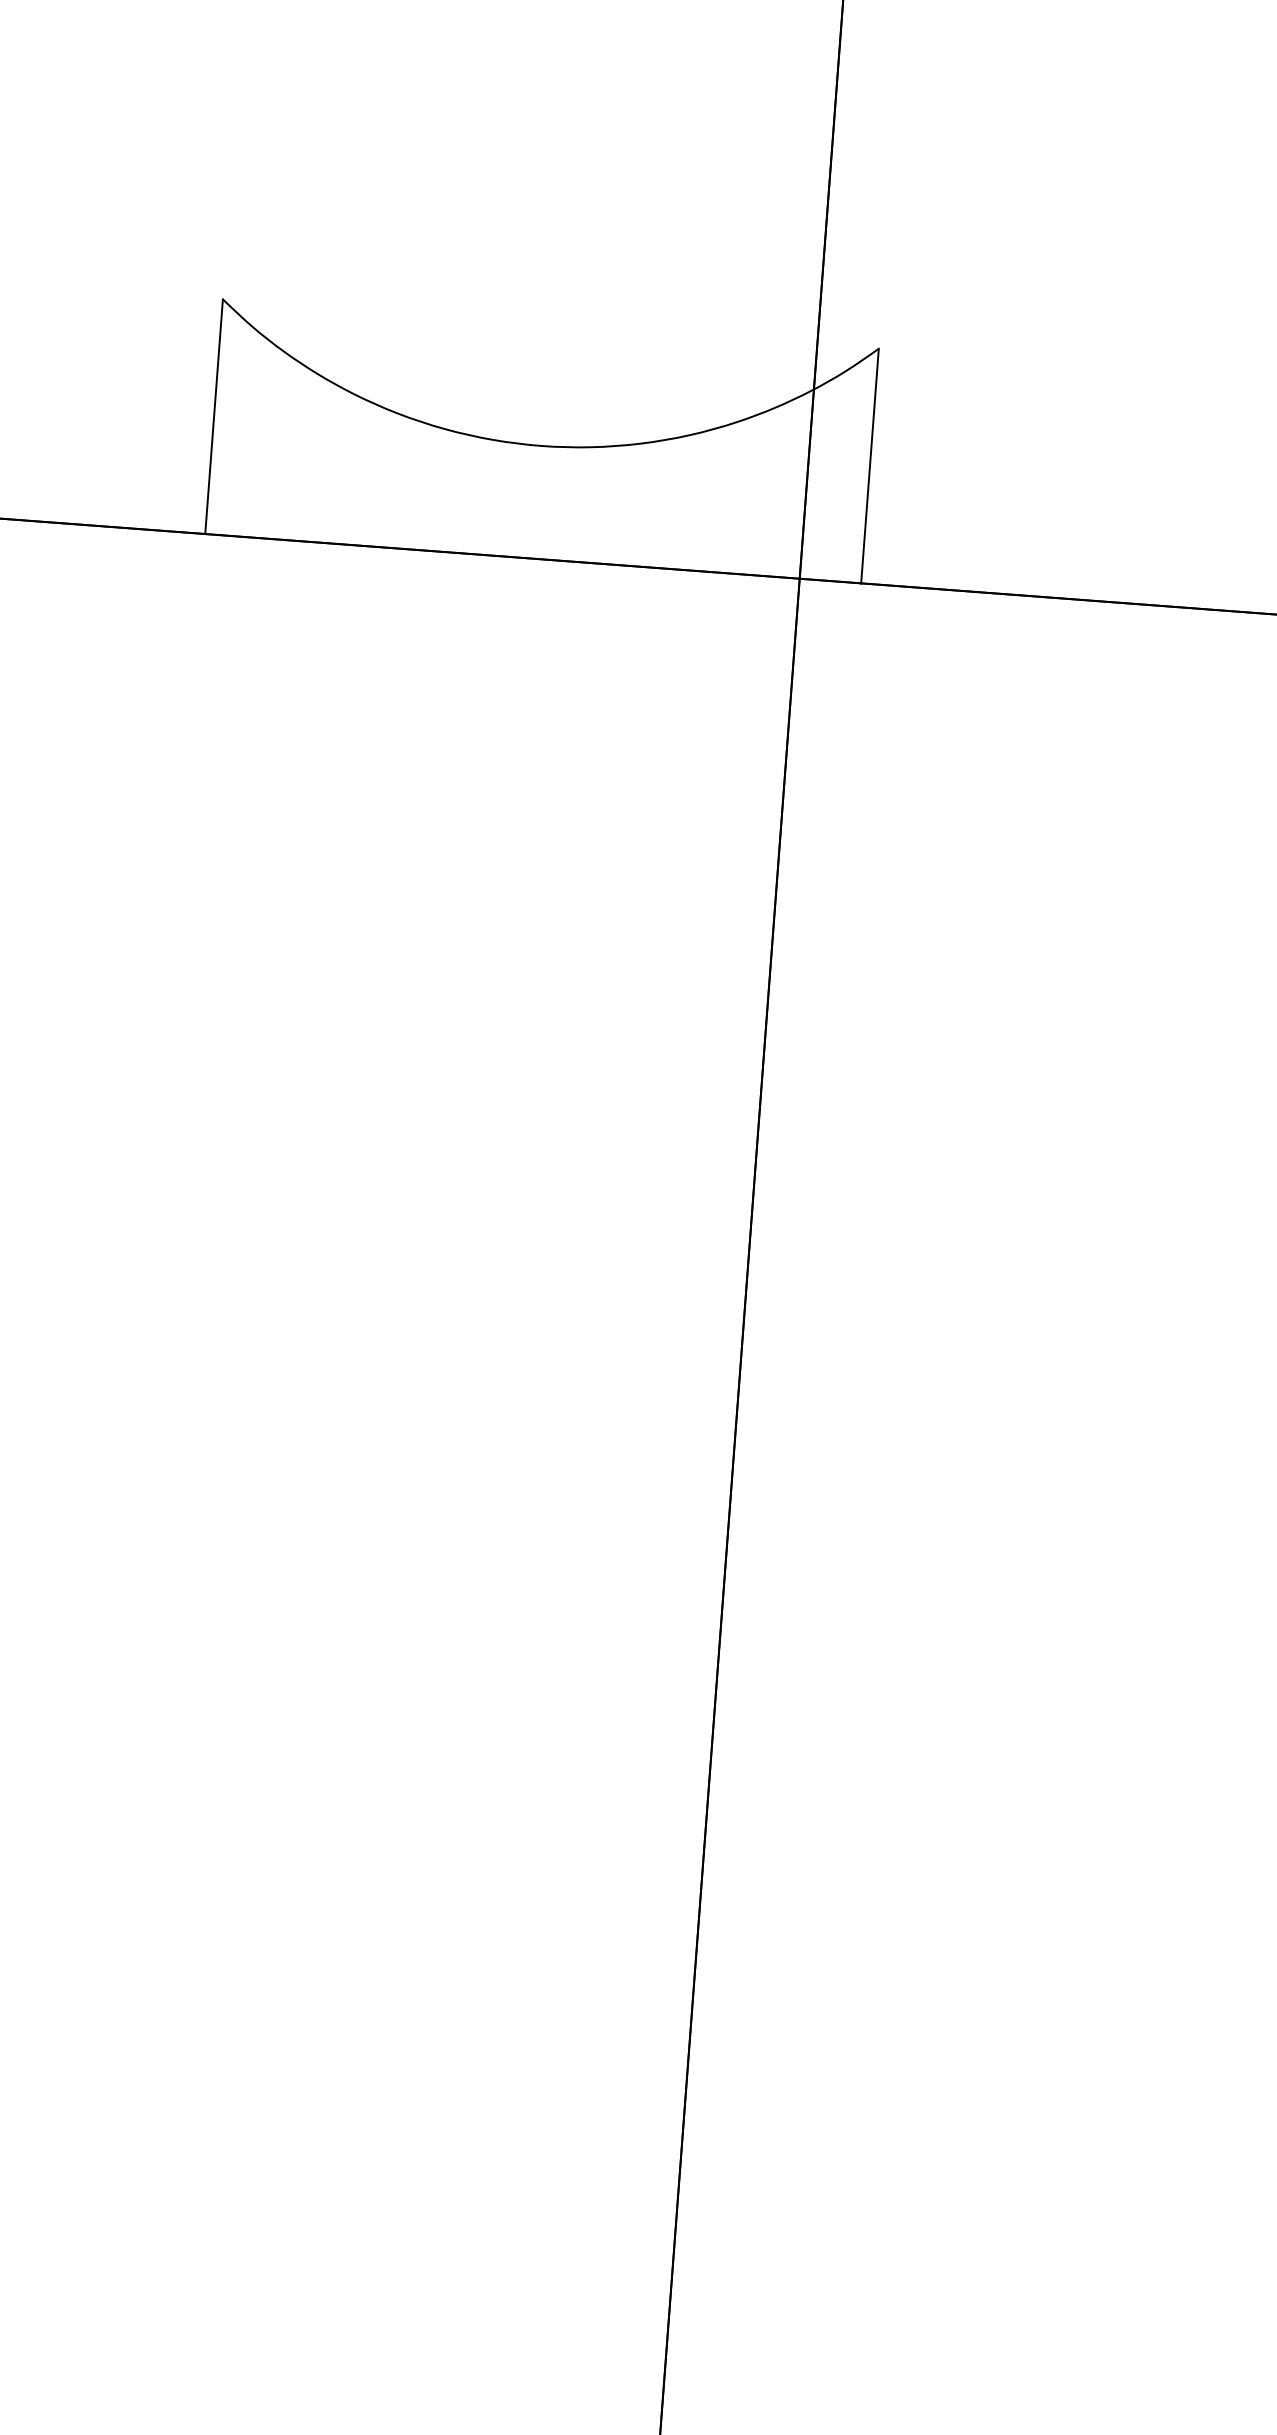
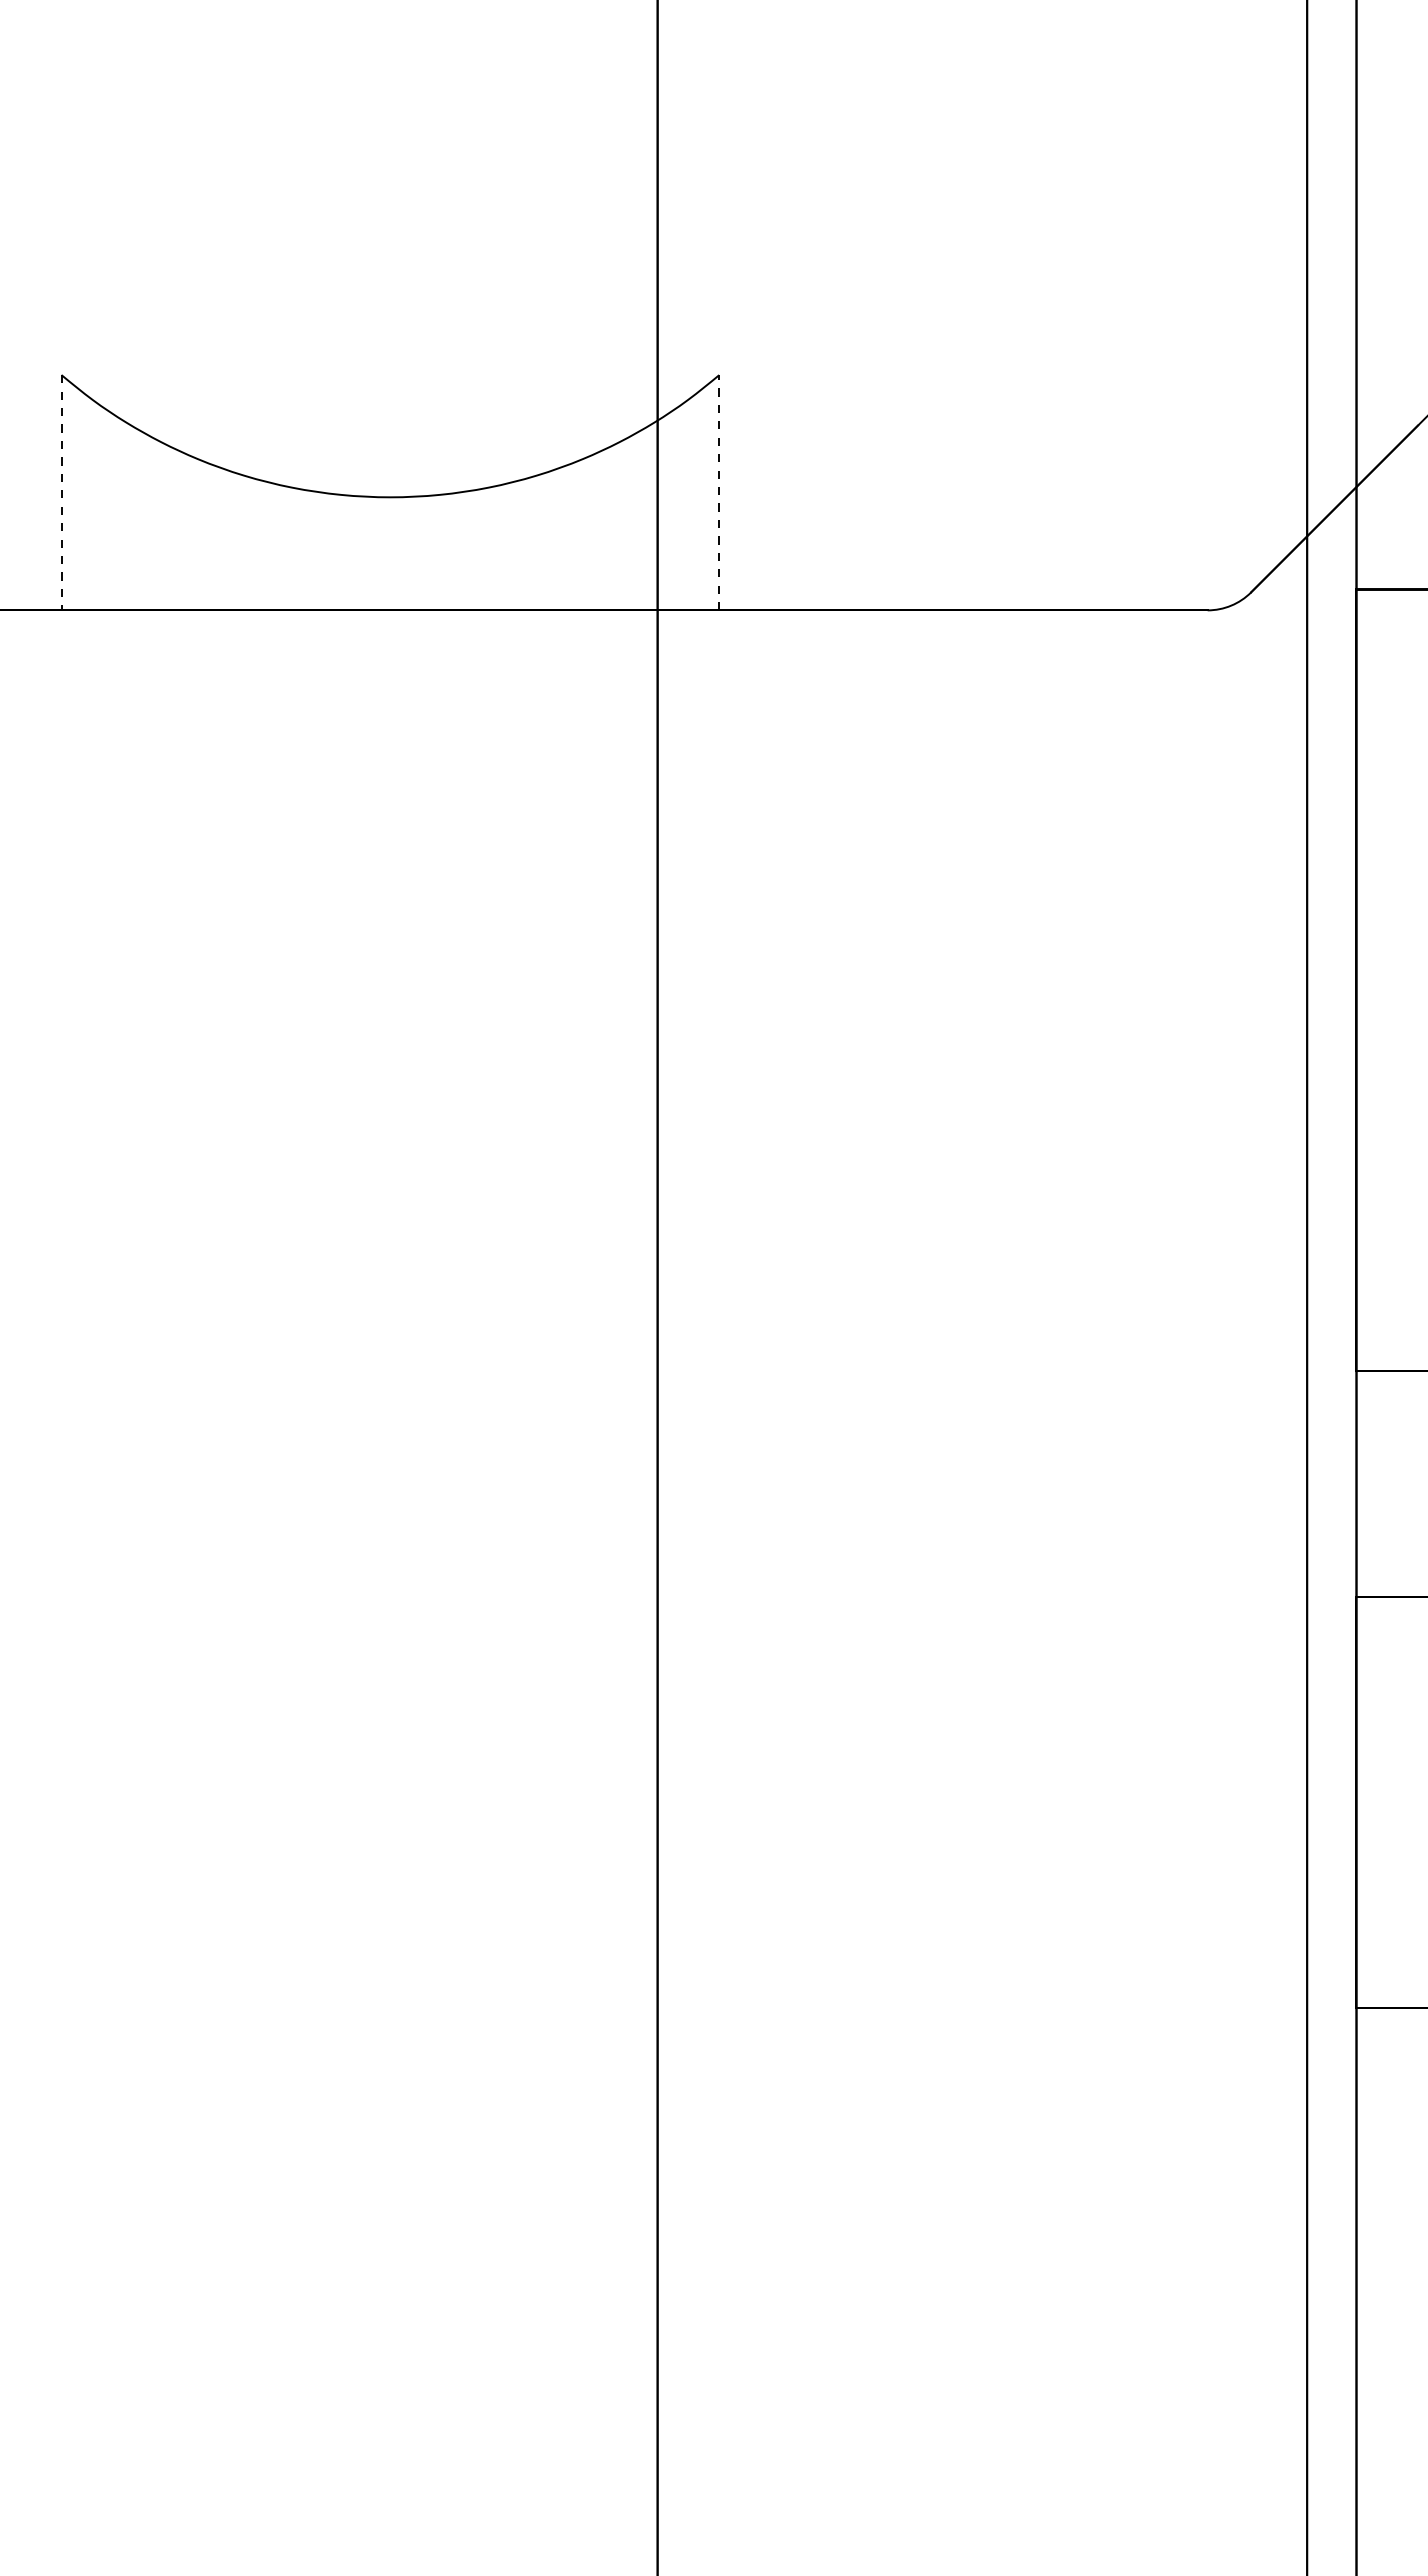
line: (214, 416) -> (61, 492), solid -> dashed
line: (870, 465) -> (719, 492), solid -> dashed

